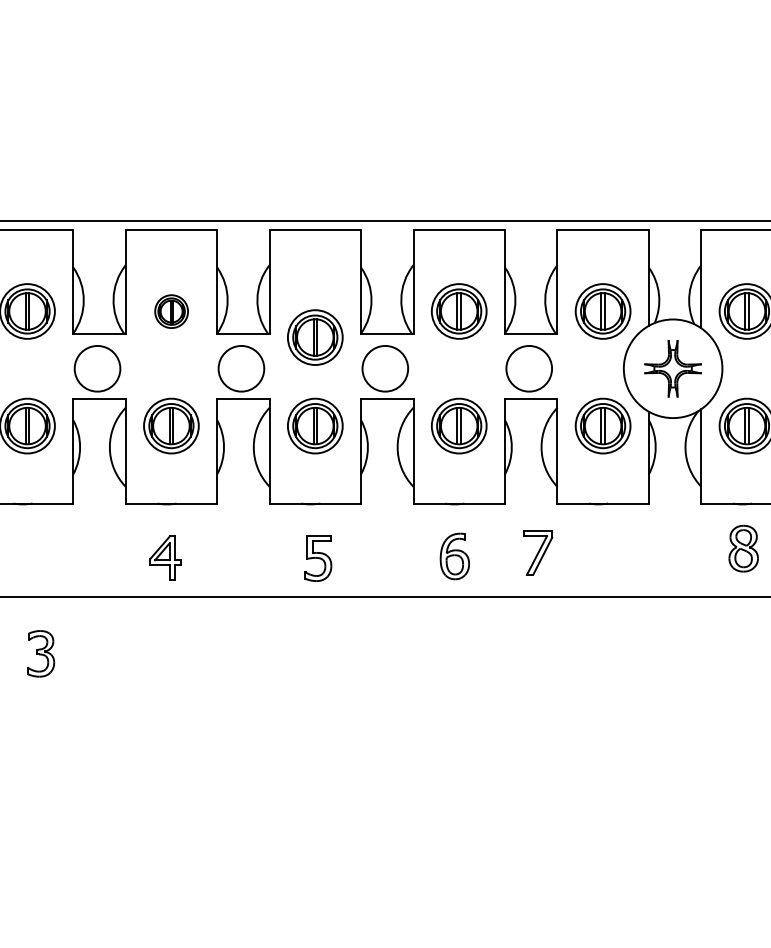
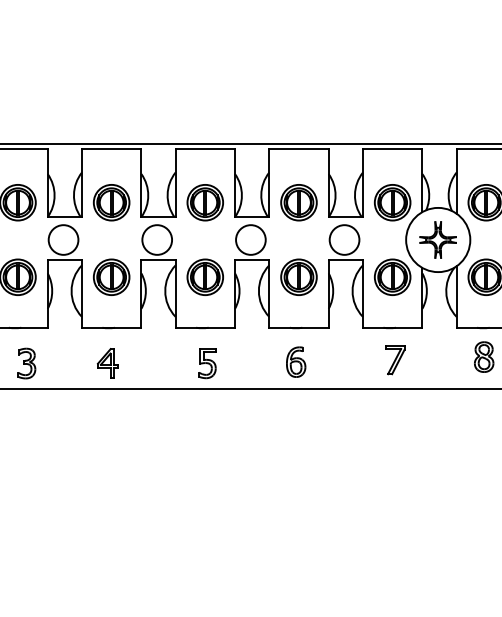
part: (171, 311) -> (111, 202), size x1.67
part: (314, 337) -> (204, 202), moved
part: (538, 553) -> (395, 360), moved
part: (40, 653) -> (26, 363), moved

